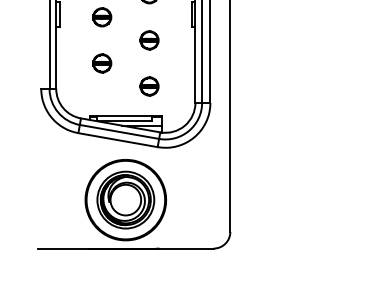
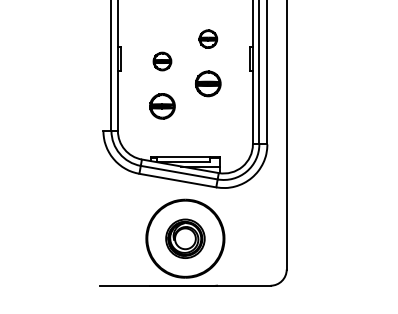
part: (149, 39) -> (208, 83), size x1.4
part: (102, 62) -> (162, 105), size x1.4
part: (149, 86) -> (208, 128), removed
part: (125, 199) -> (185, 238), size x0.7

